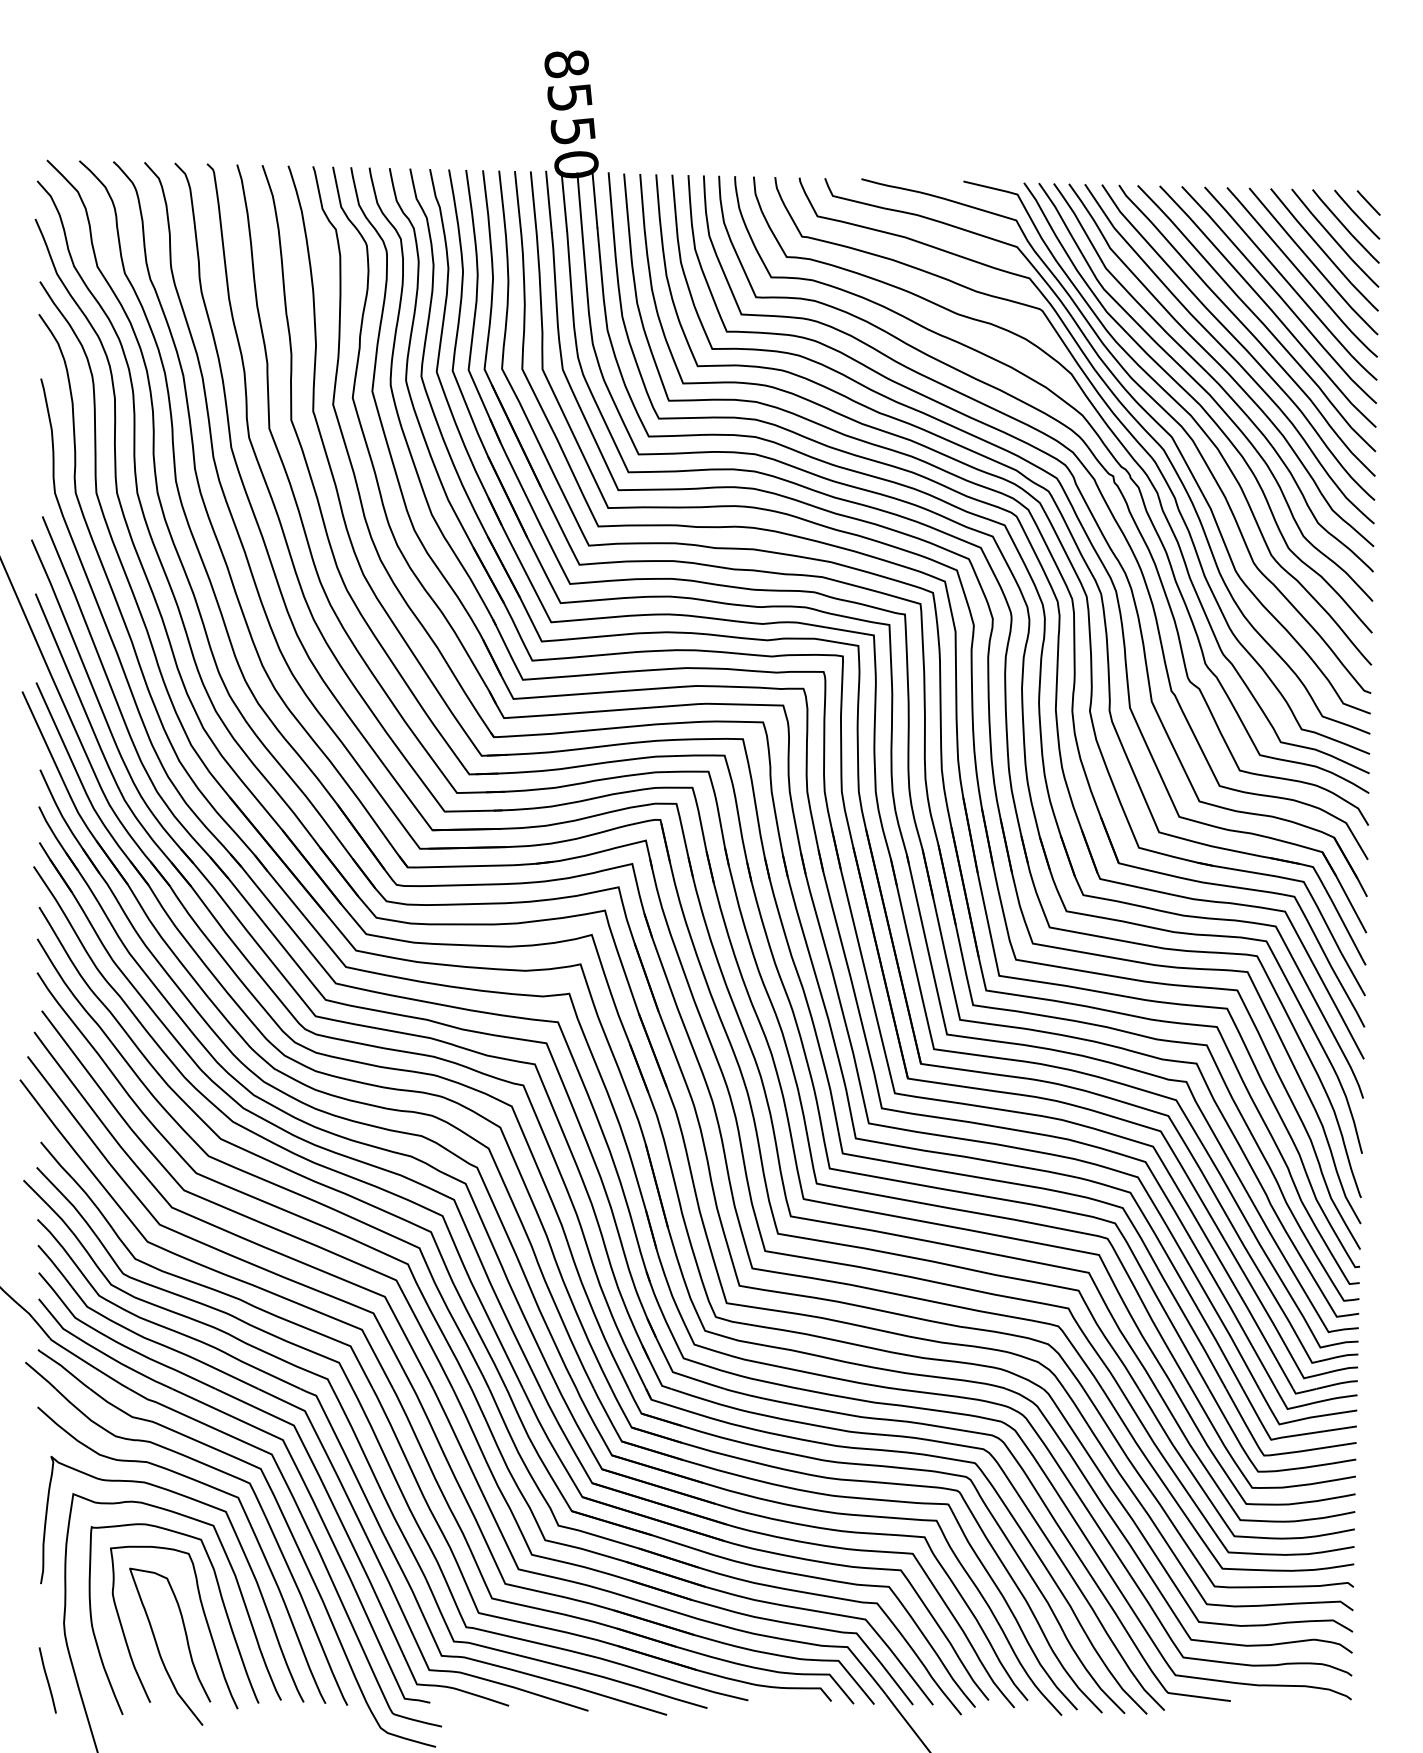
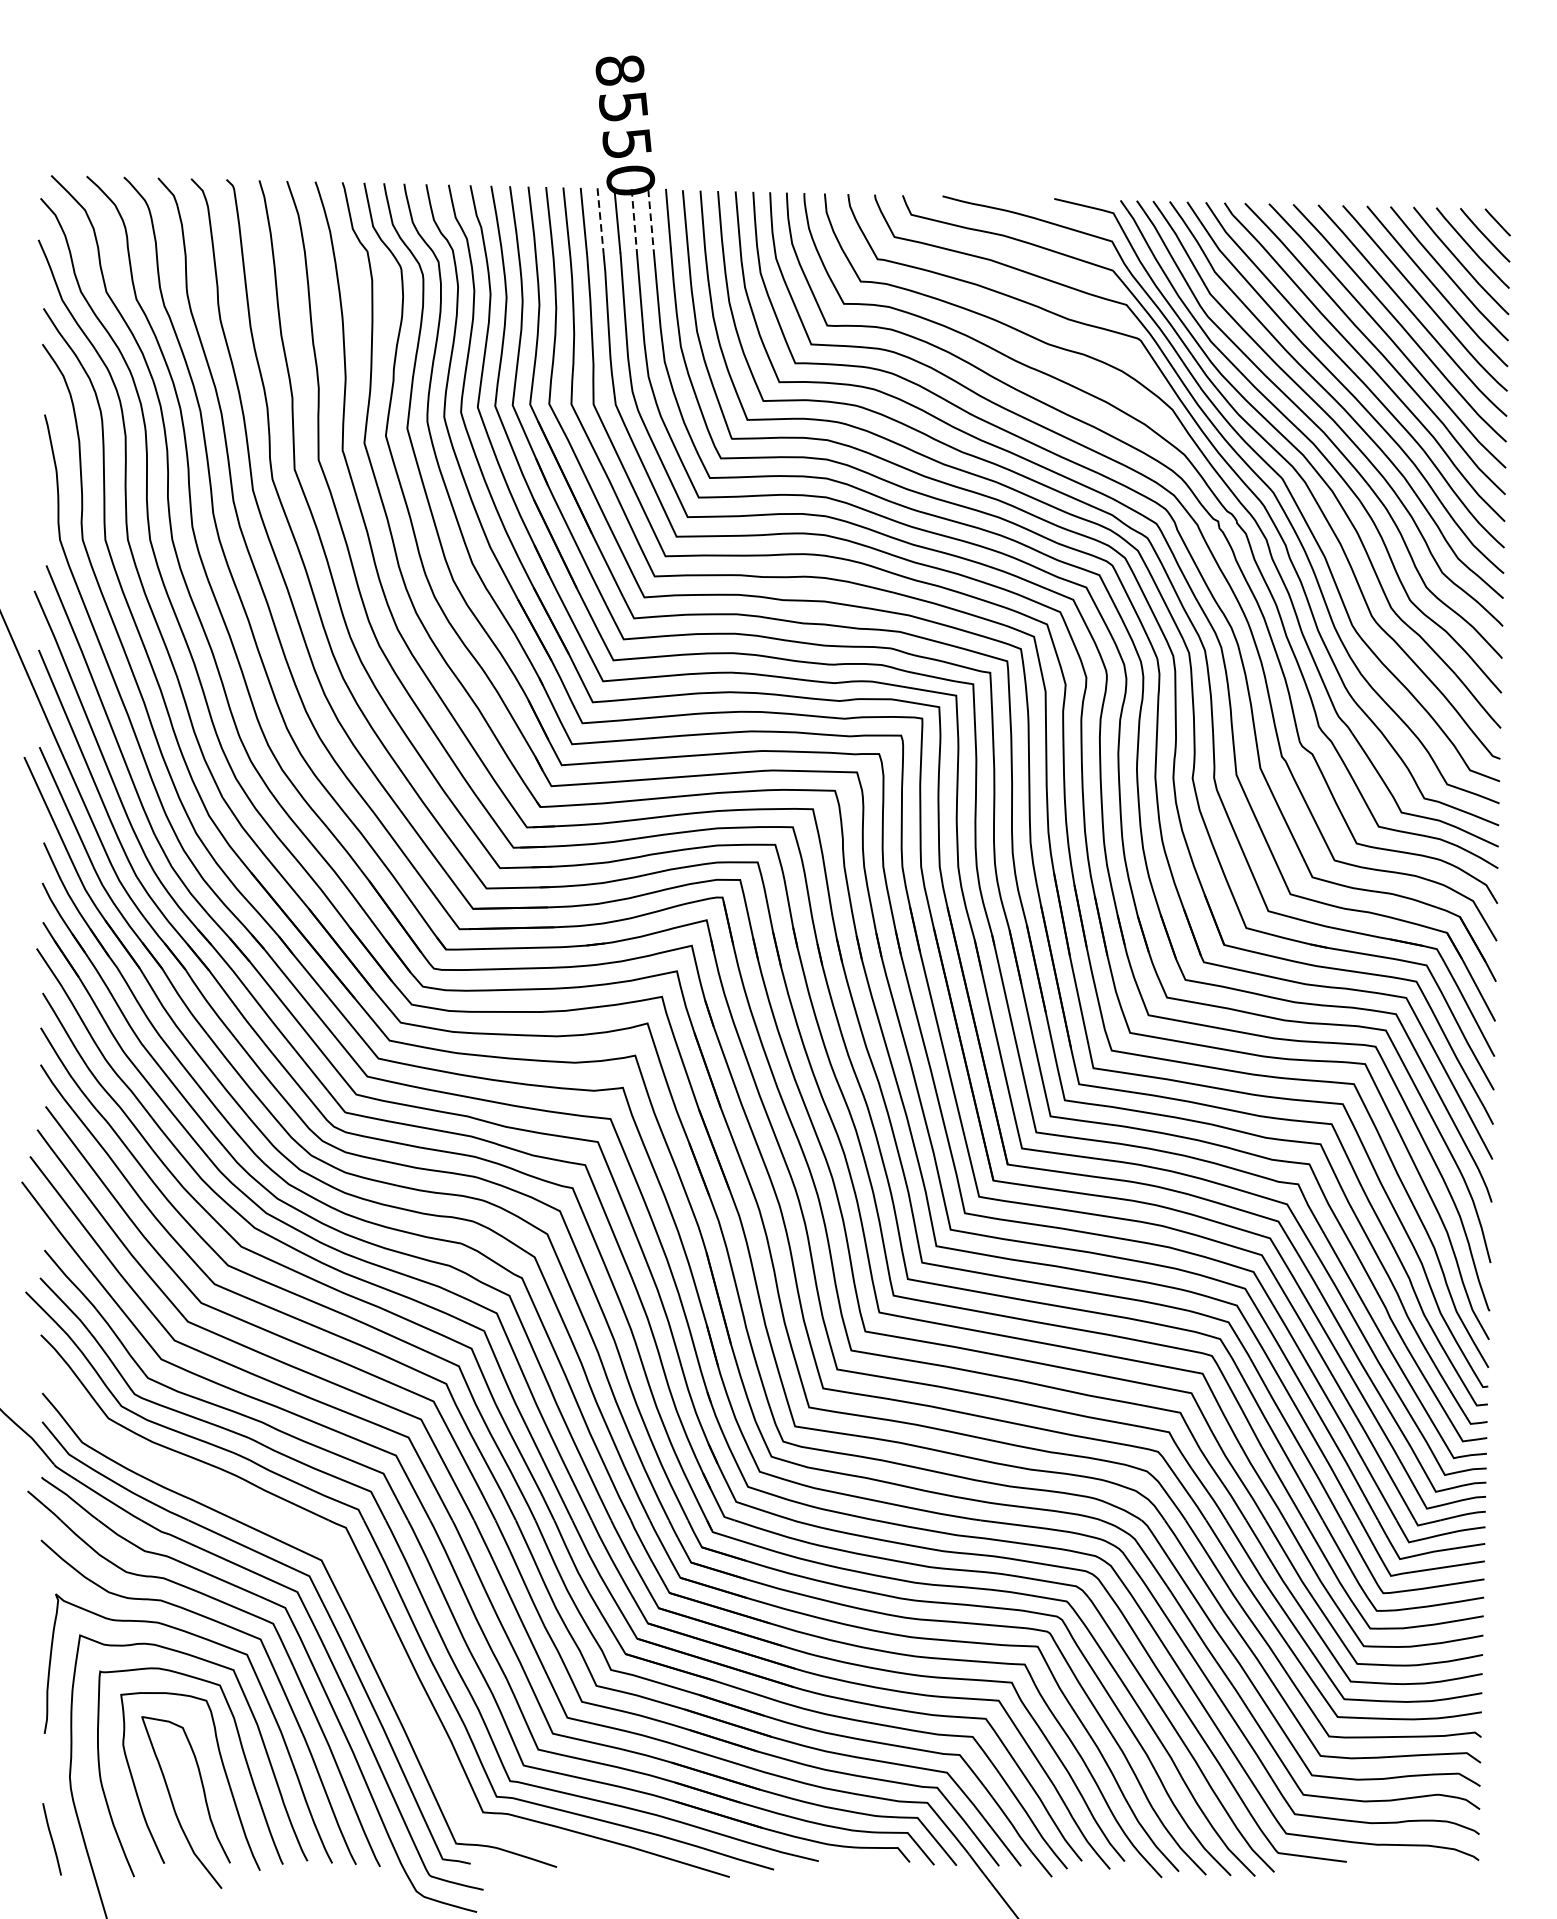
line: (579, 200) -> (634, 219), solid -> dashed
line: (595, 200) -> (651, 219), solid -> dashed
line: (549, 202) -> (601, 221), solid -> dashed
part: (332, 1468) -> (363, 1607), removed

